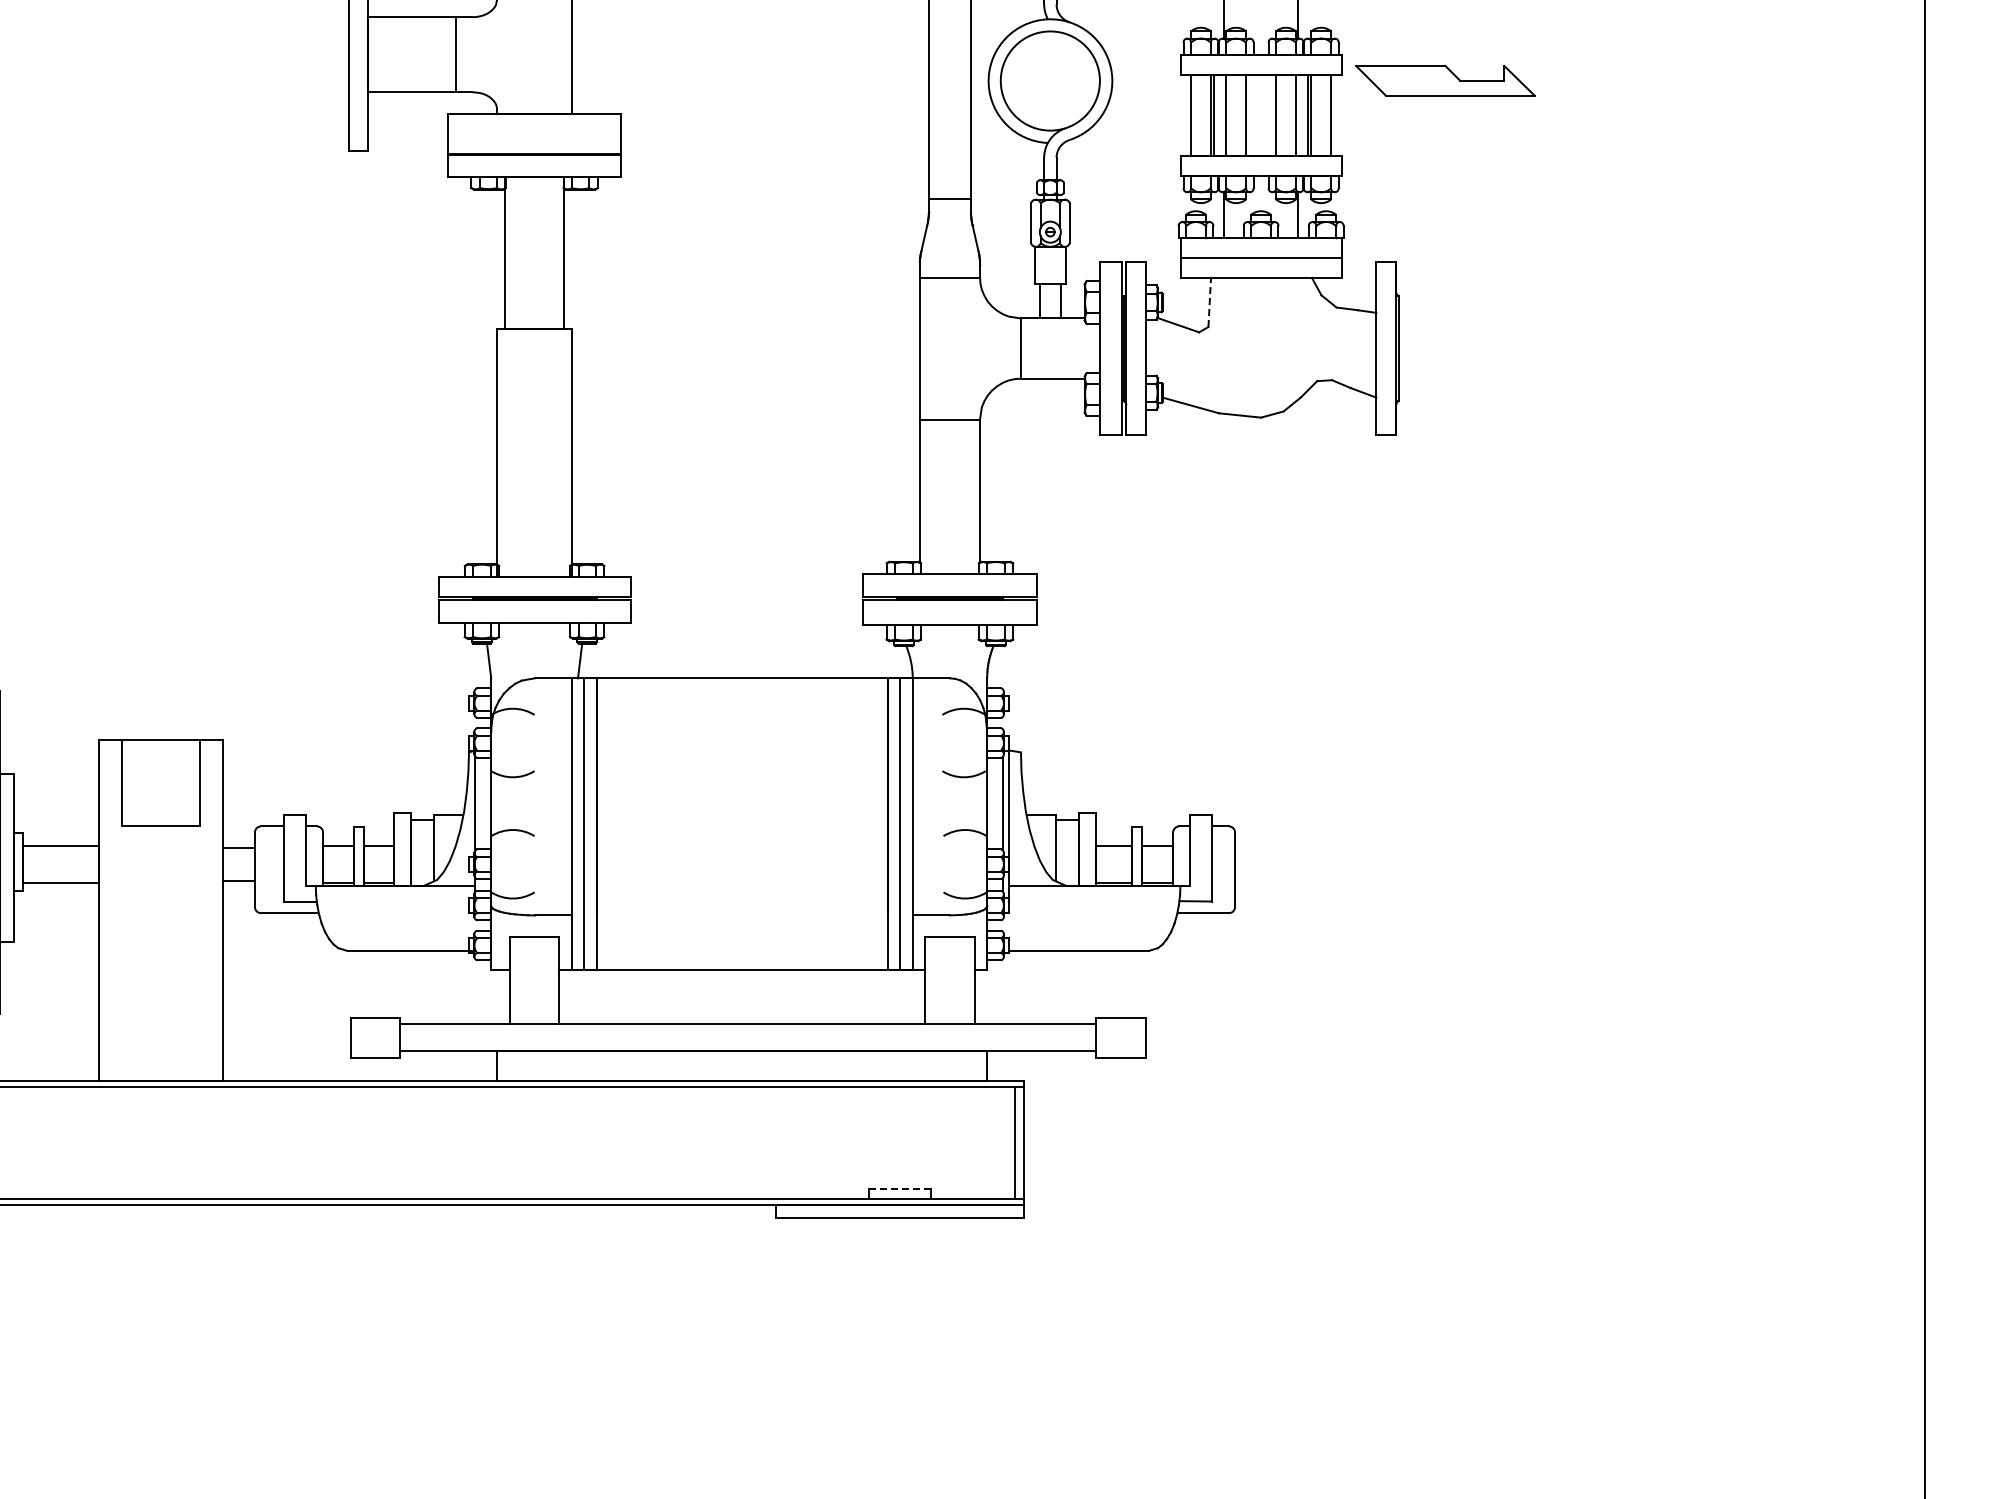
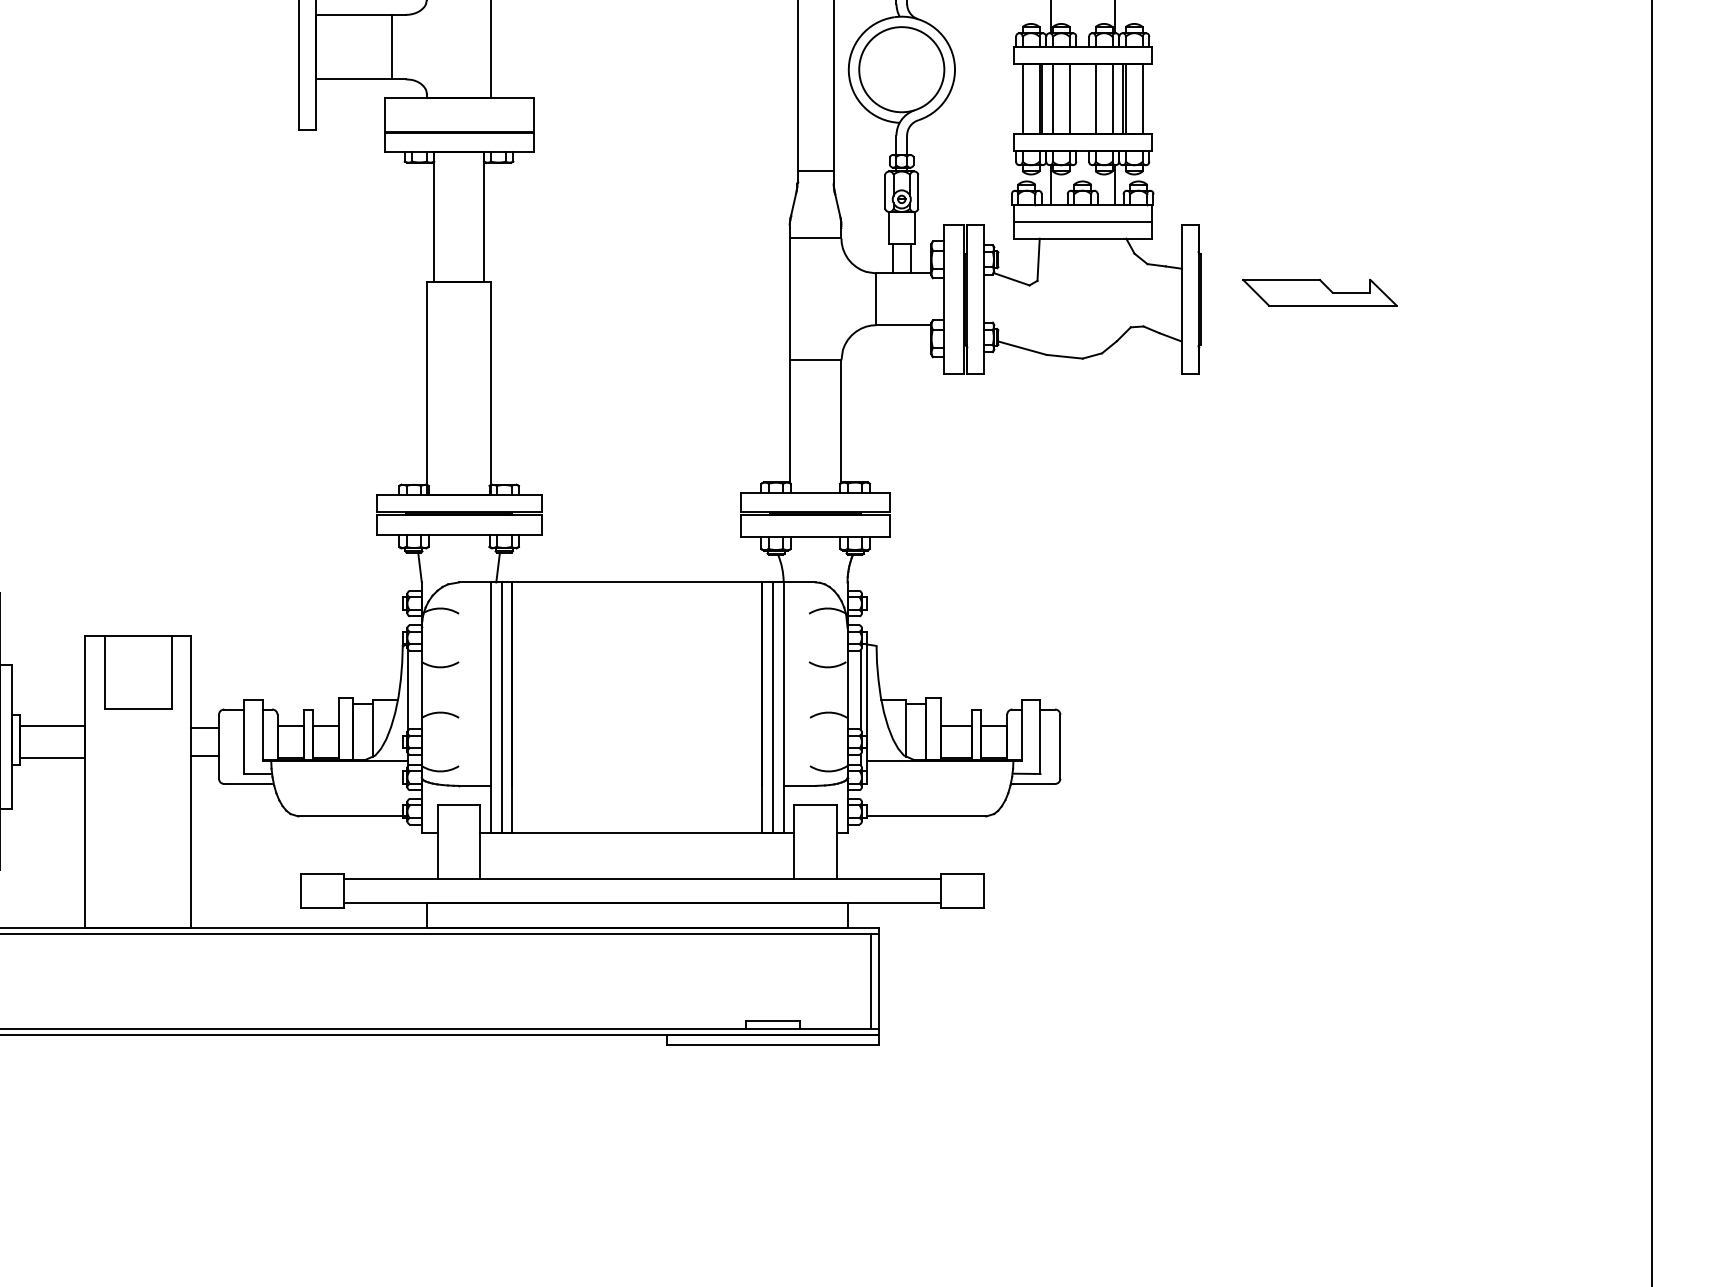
part: (1445, 80) -> (1319, 292), moved
line: (1209, 302) -> (1038, 259), dashed -> solid
line: (900, 1189) -> (773, 1021), dashed -> solid

